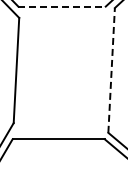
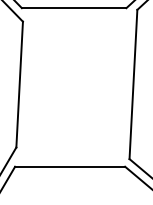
line: (62, 6) -> (74, 8), dashed -> solid
line: (111, 69) -> (133, 83), dashed -> solid

